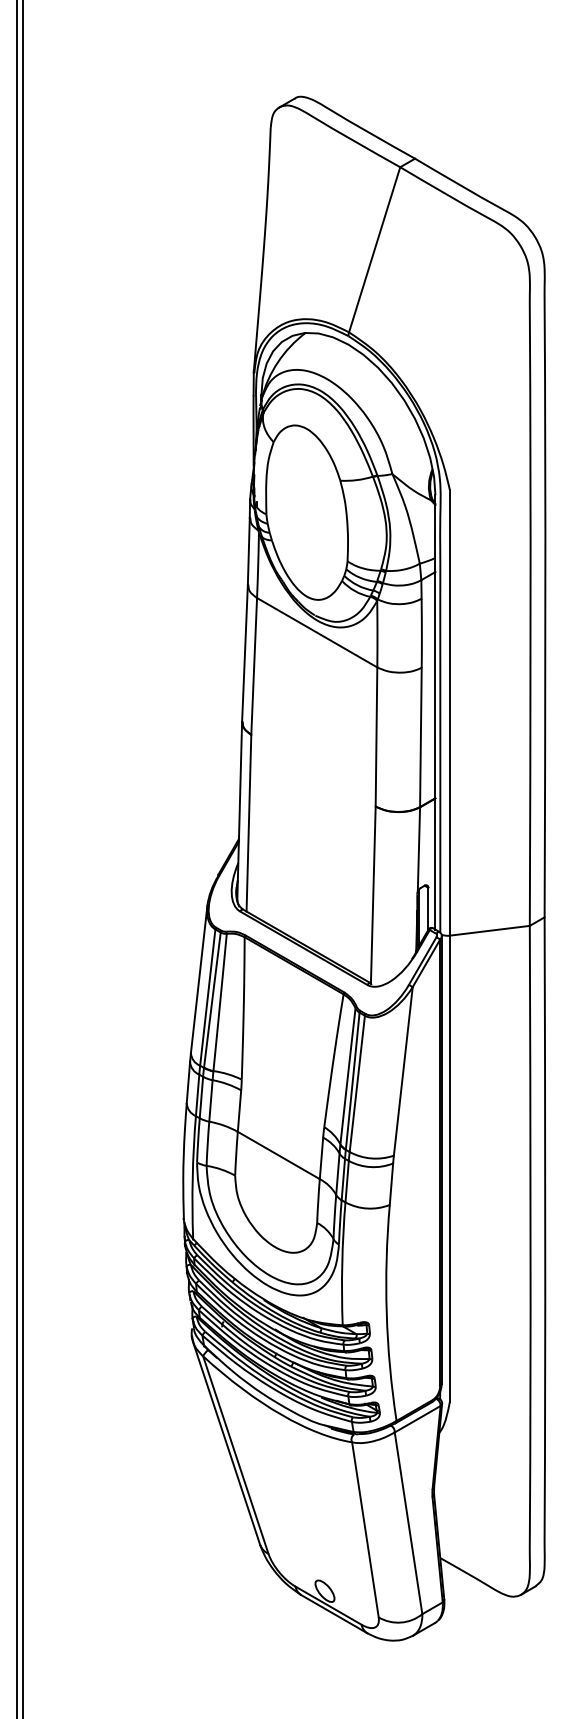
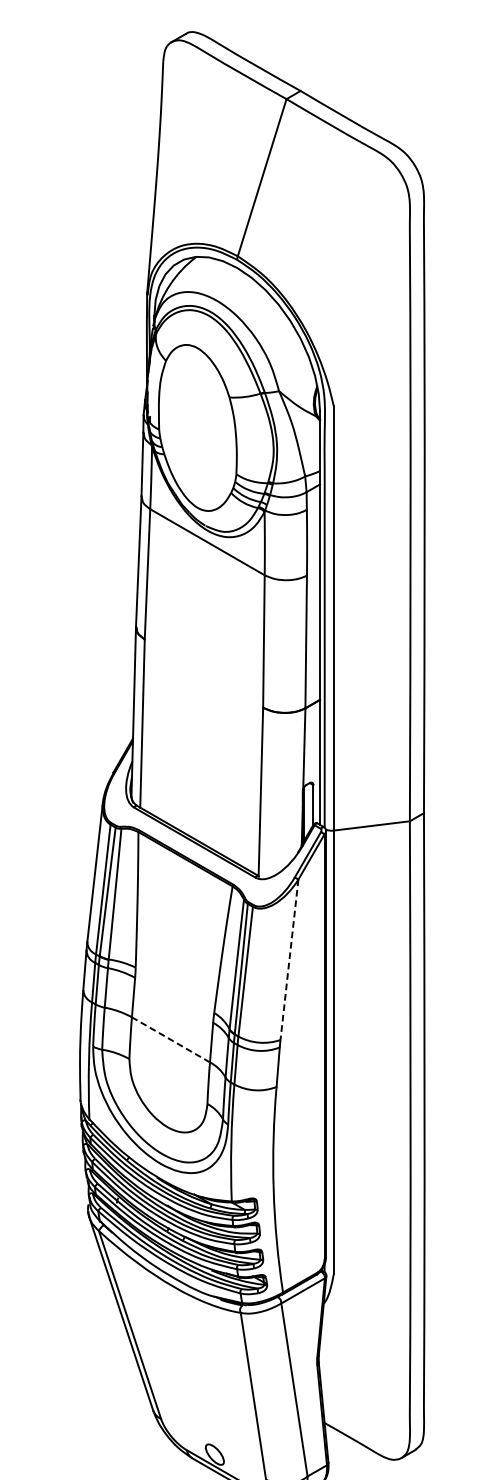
line: (403, 1071) -> (289, 959), solid -> dashed
line: (278, 1155) -> (170, 1039), solid -> dashed

